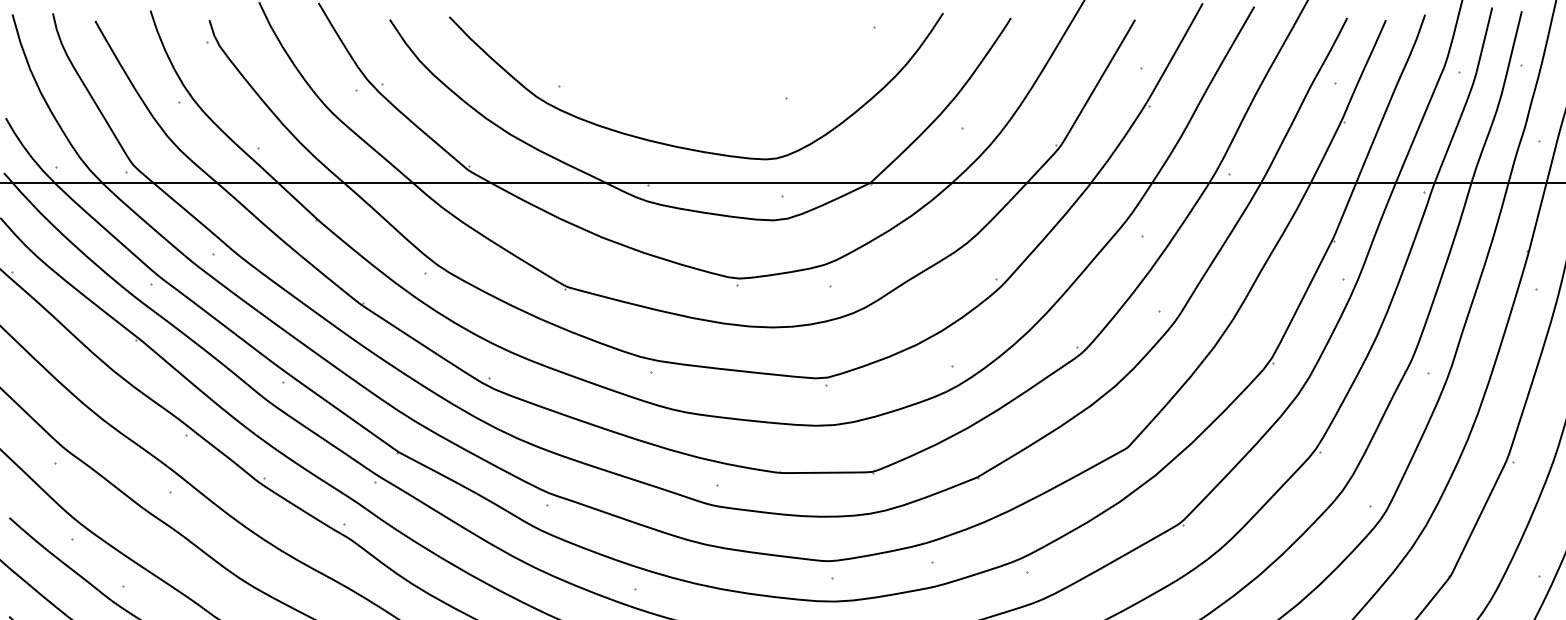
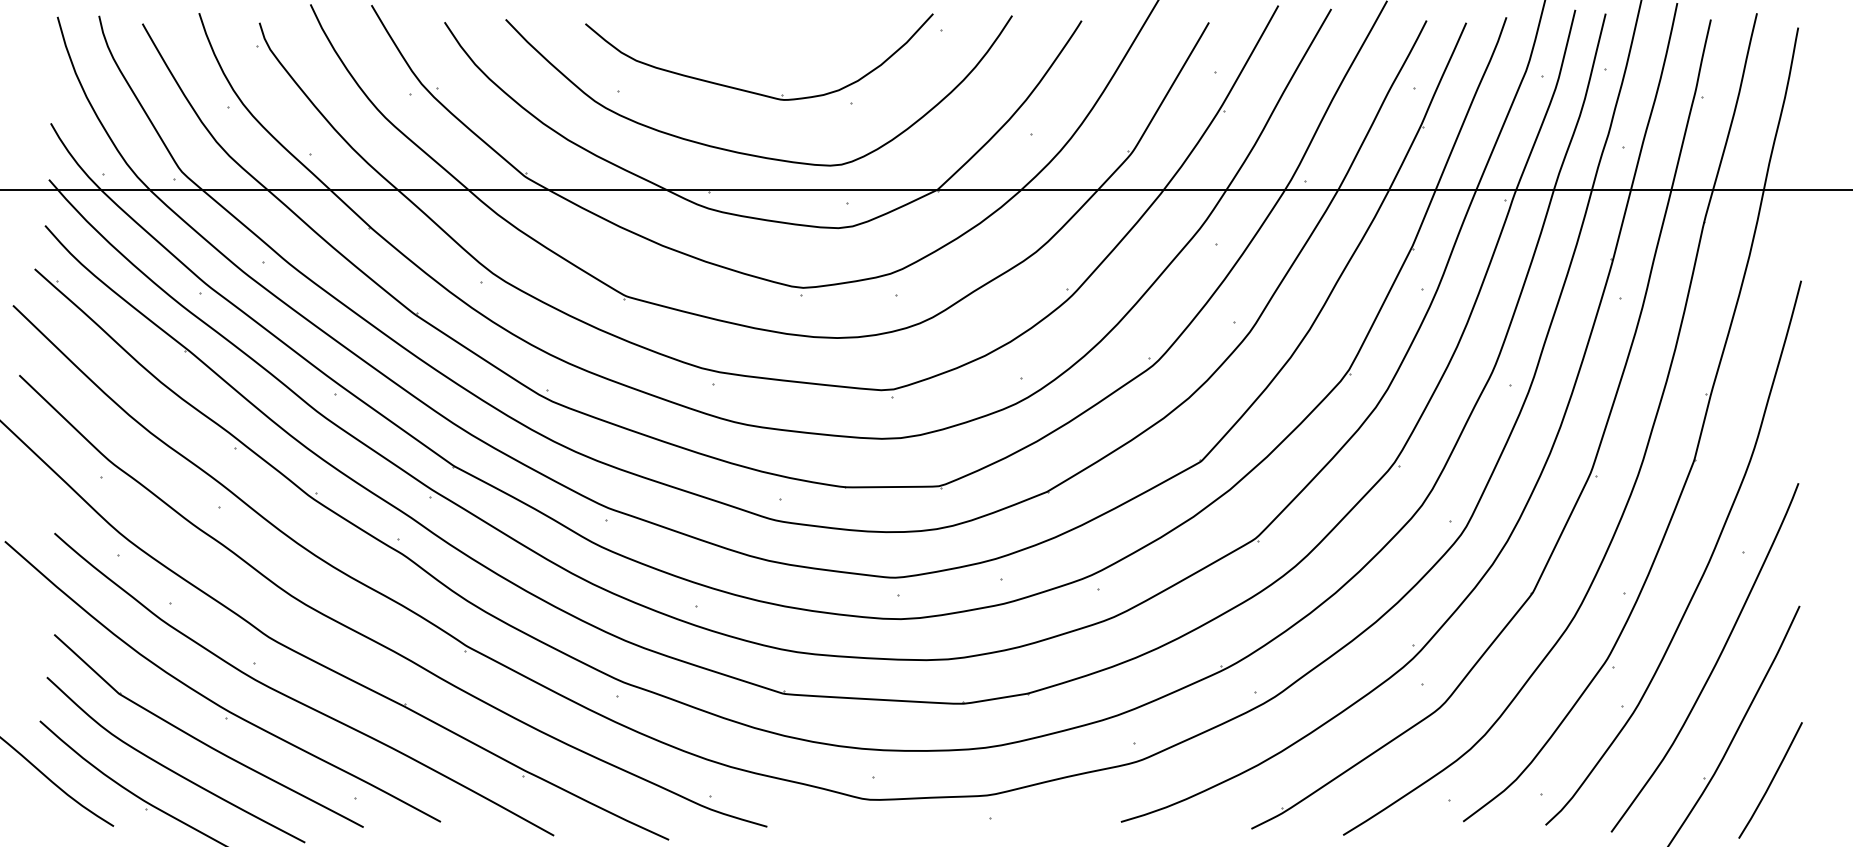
part: (689, 87) -> (752, 91), added

